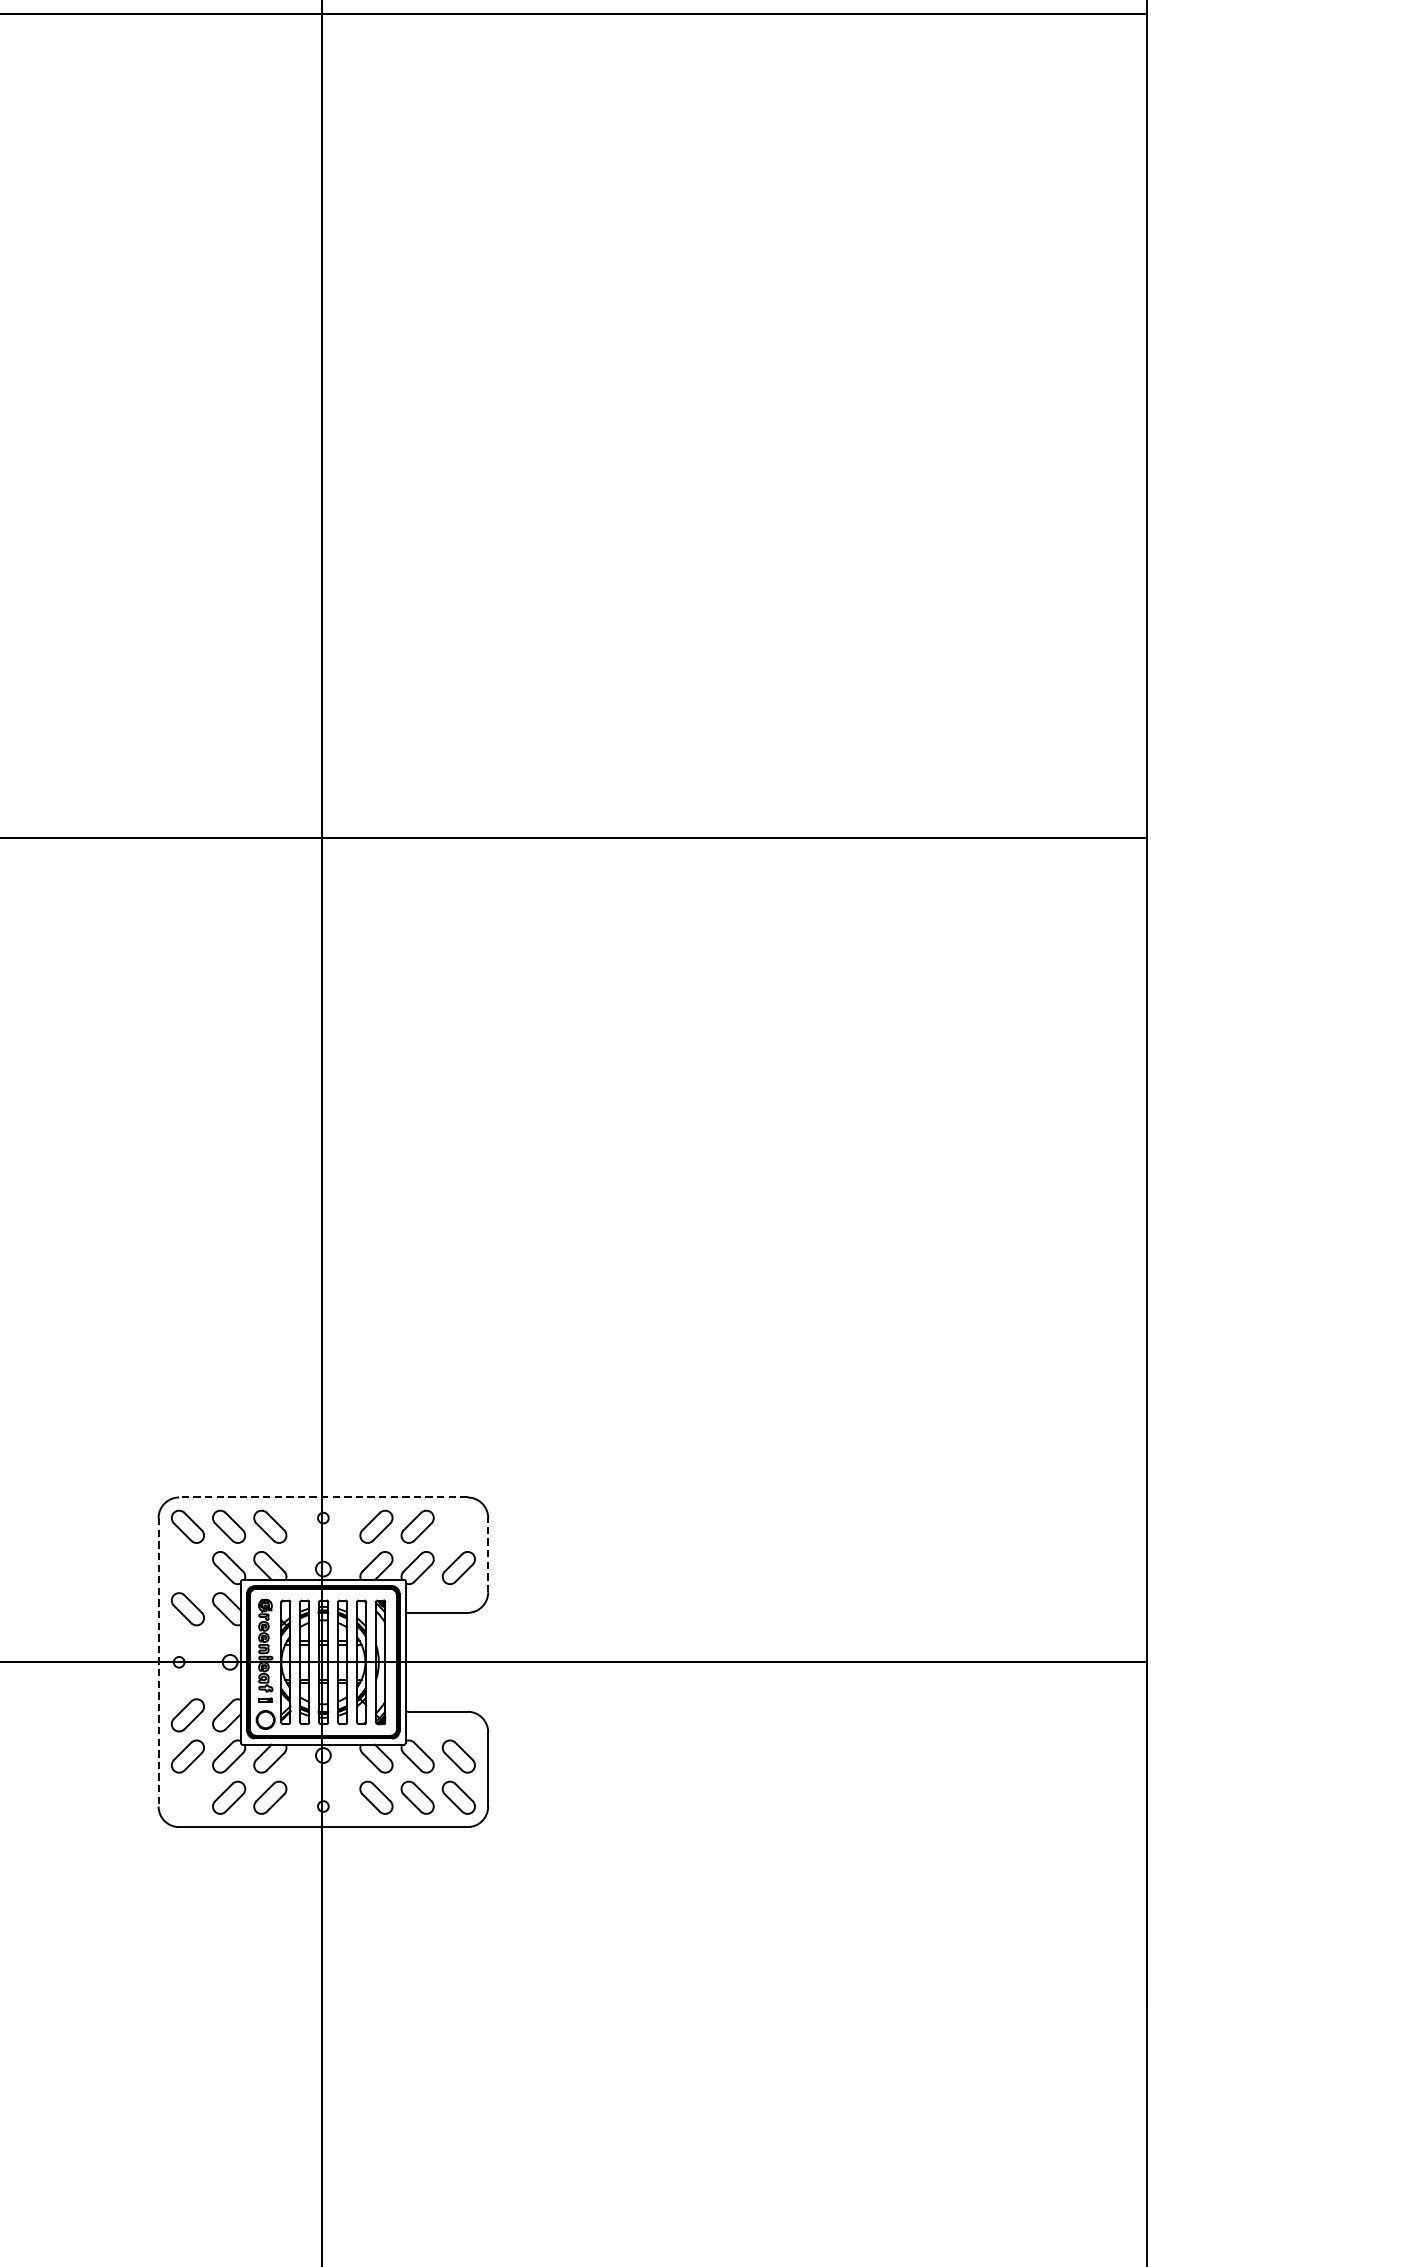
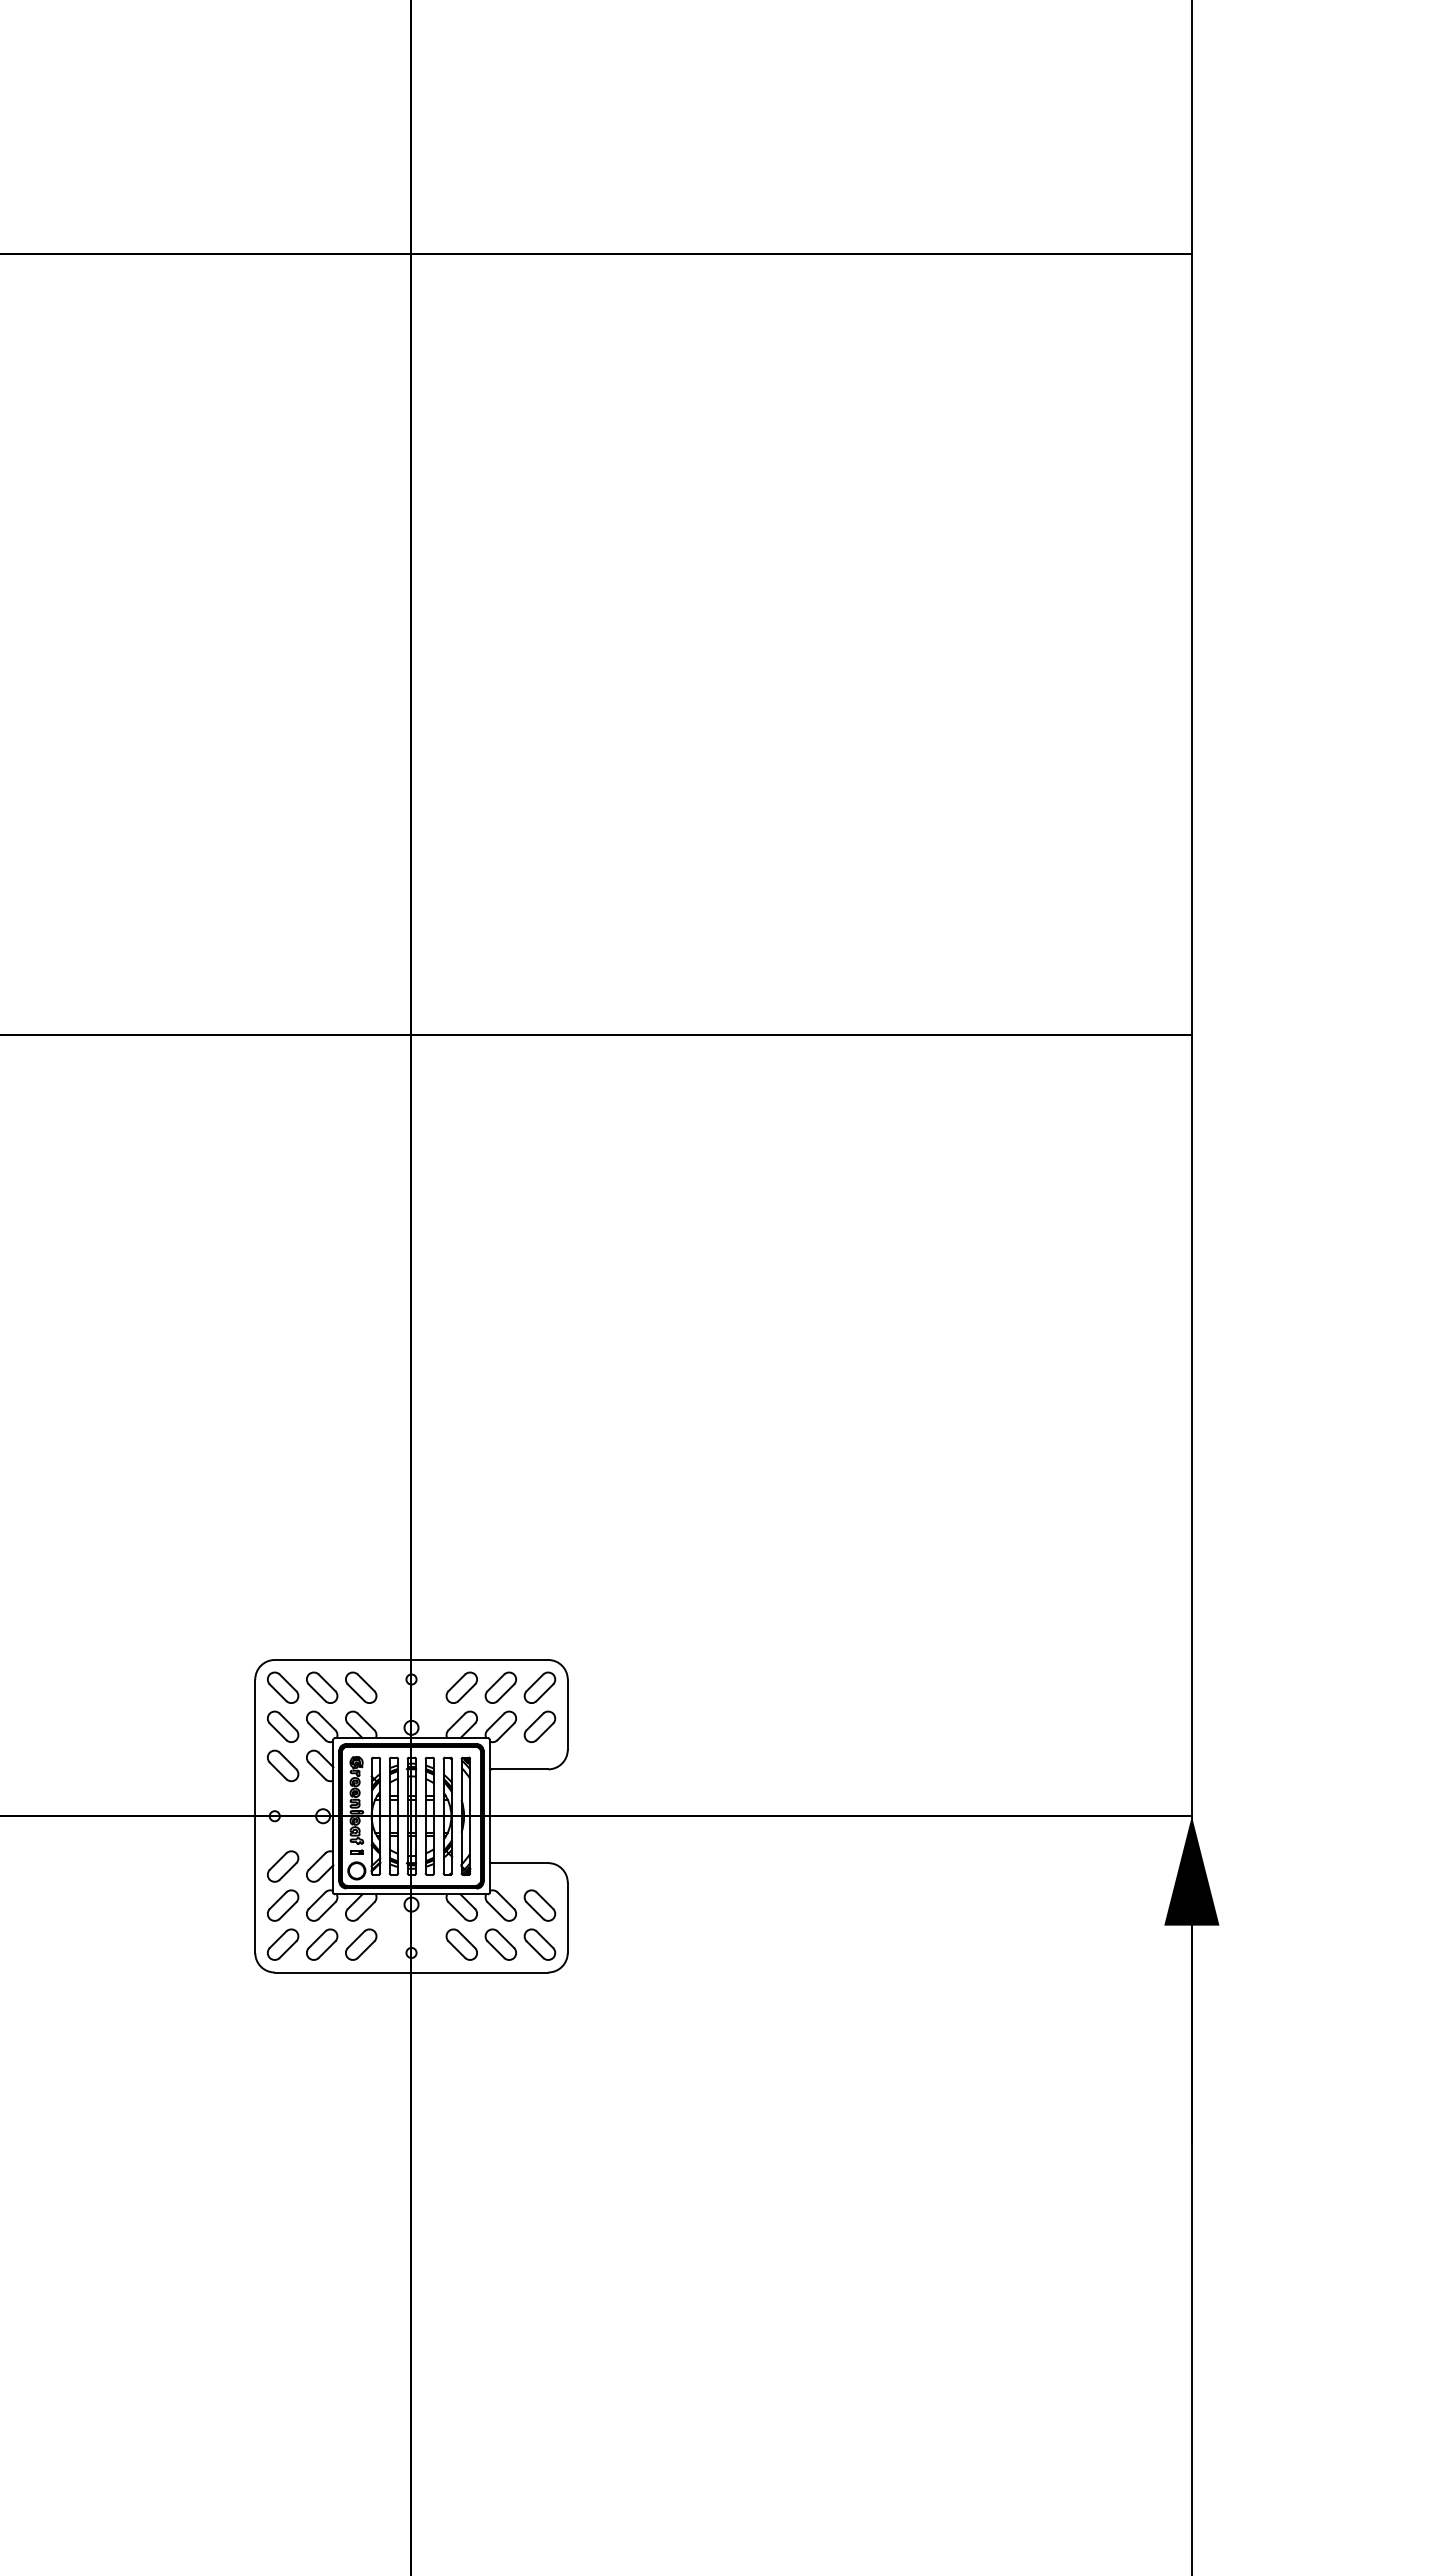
line: (323, 1496) -> (411, 1659), dashed -> solid
part: (458, 1526) -> (539, 1687), added
line: (487, 1554) -> (567, 1714), dashed -> solid
part: (188, 1567) -> (283, 1726), added
line: (158, 1662) -> (255, 1816), dashed -> solid
fill: (1146, 1719) -> (1191, 1870), added
part: (188, 1797) -> (283, 1944), added

